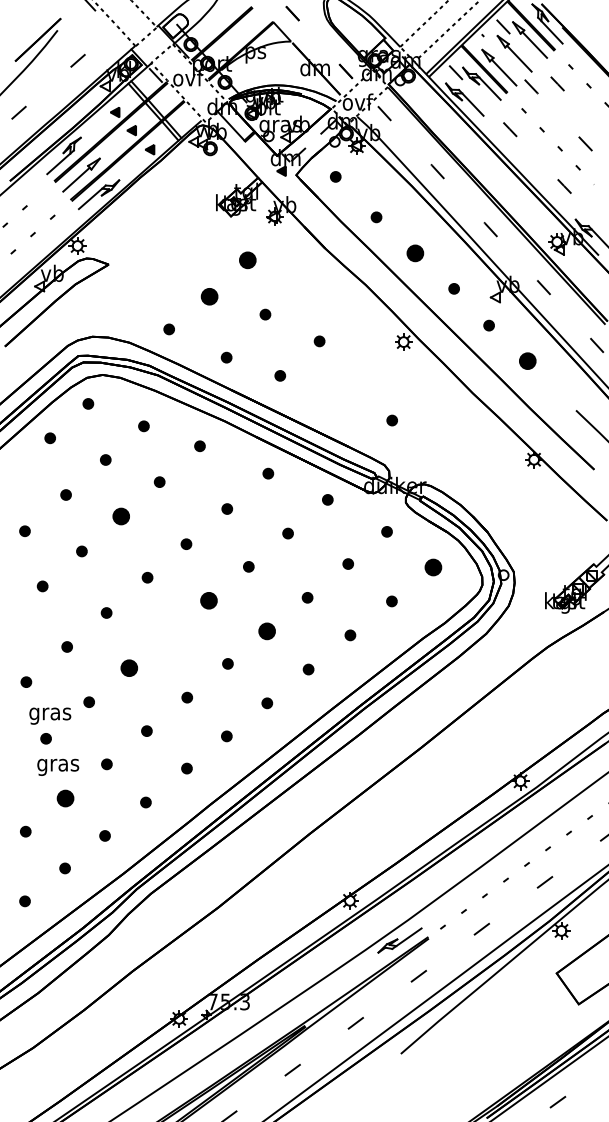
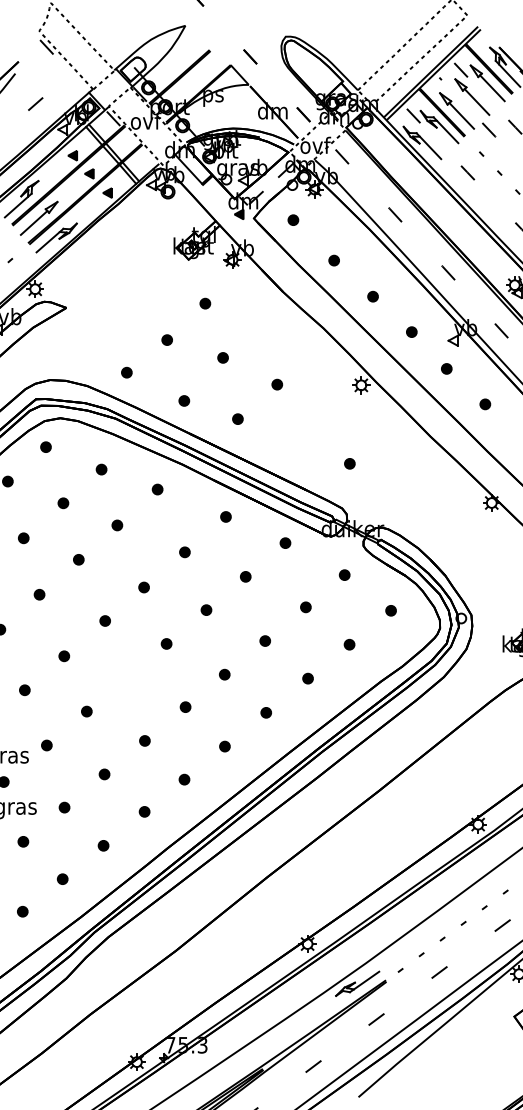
part: (415, 253) -> (373, 296), size x0.62
part: (247, 260) -> (205, 303), size x0.62
part: (209, 296) -> (167, 339), size x0.62
part: (527, 360) -> (485, 403), size x0.62
part: (120, 516) -> (78, 559), size x0.62
part: (433, 567) -> (391, 610), size x0.62
part: (208, 600) -> (166, 643), size x0.62
part: (266, 631) -> (224, 674), size x0.62
part: (128, 668) -> (86, 711), size x0.62
part: (65, 798) -> (23, 841), size x0.62

